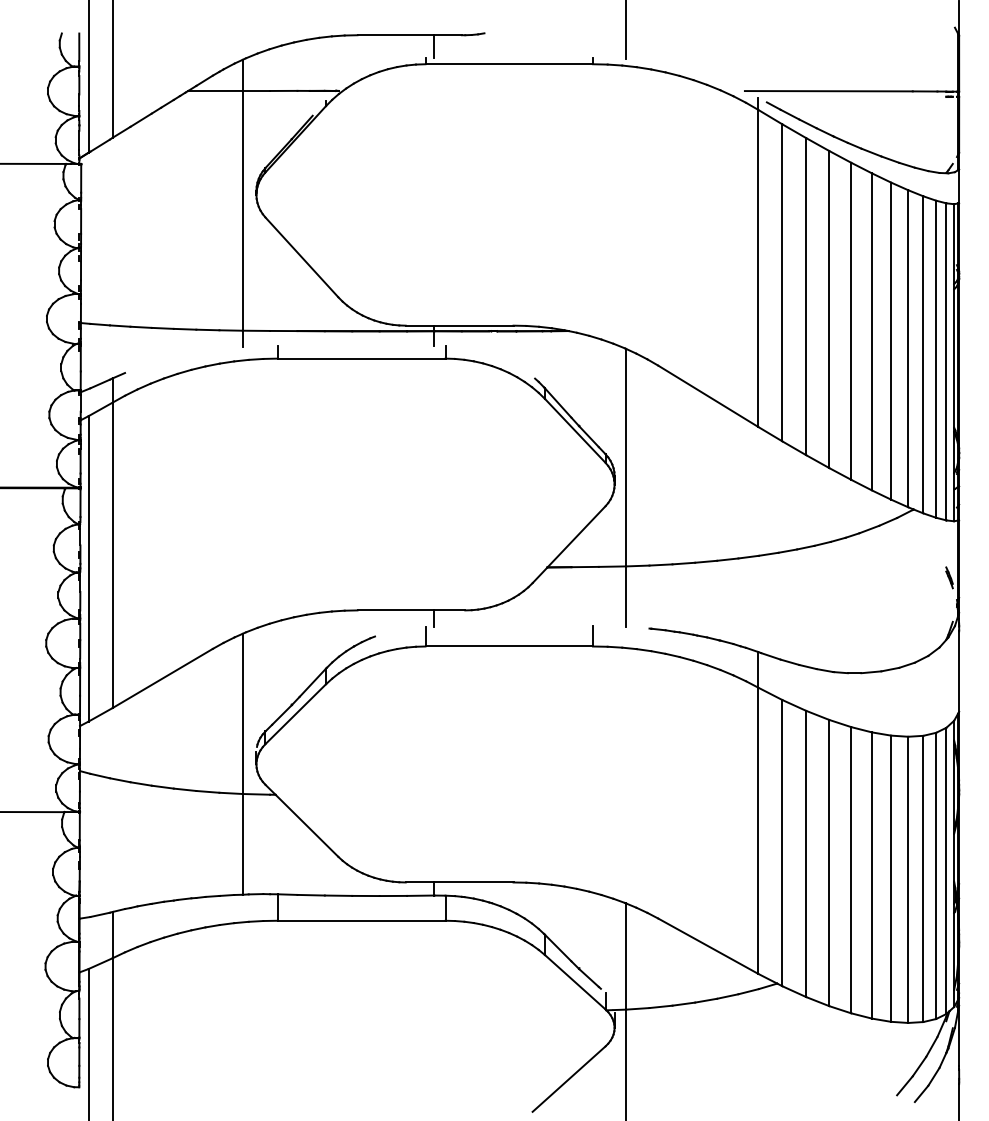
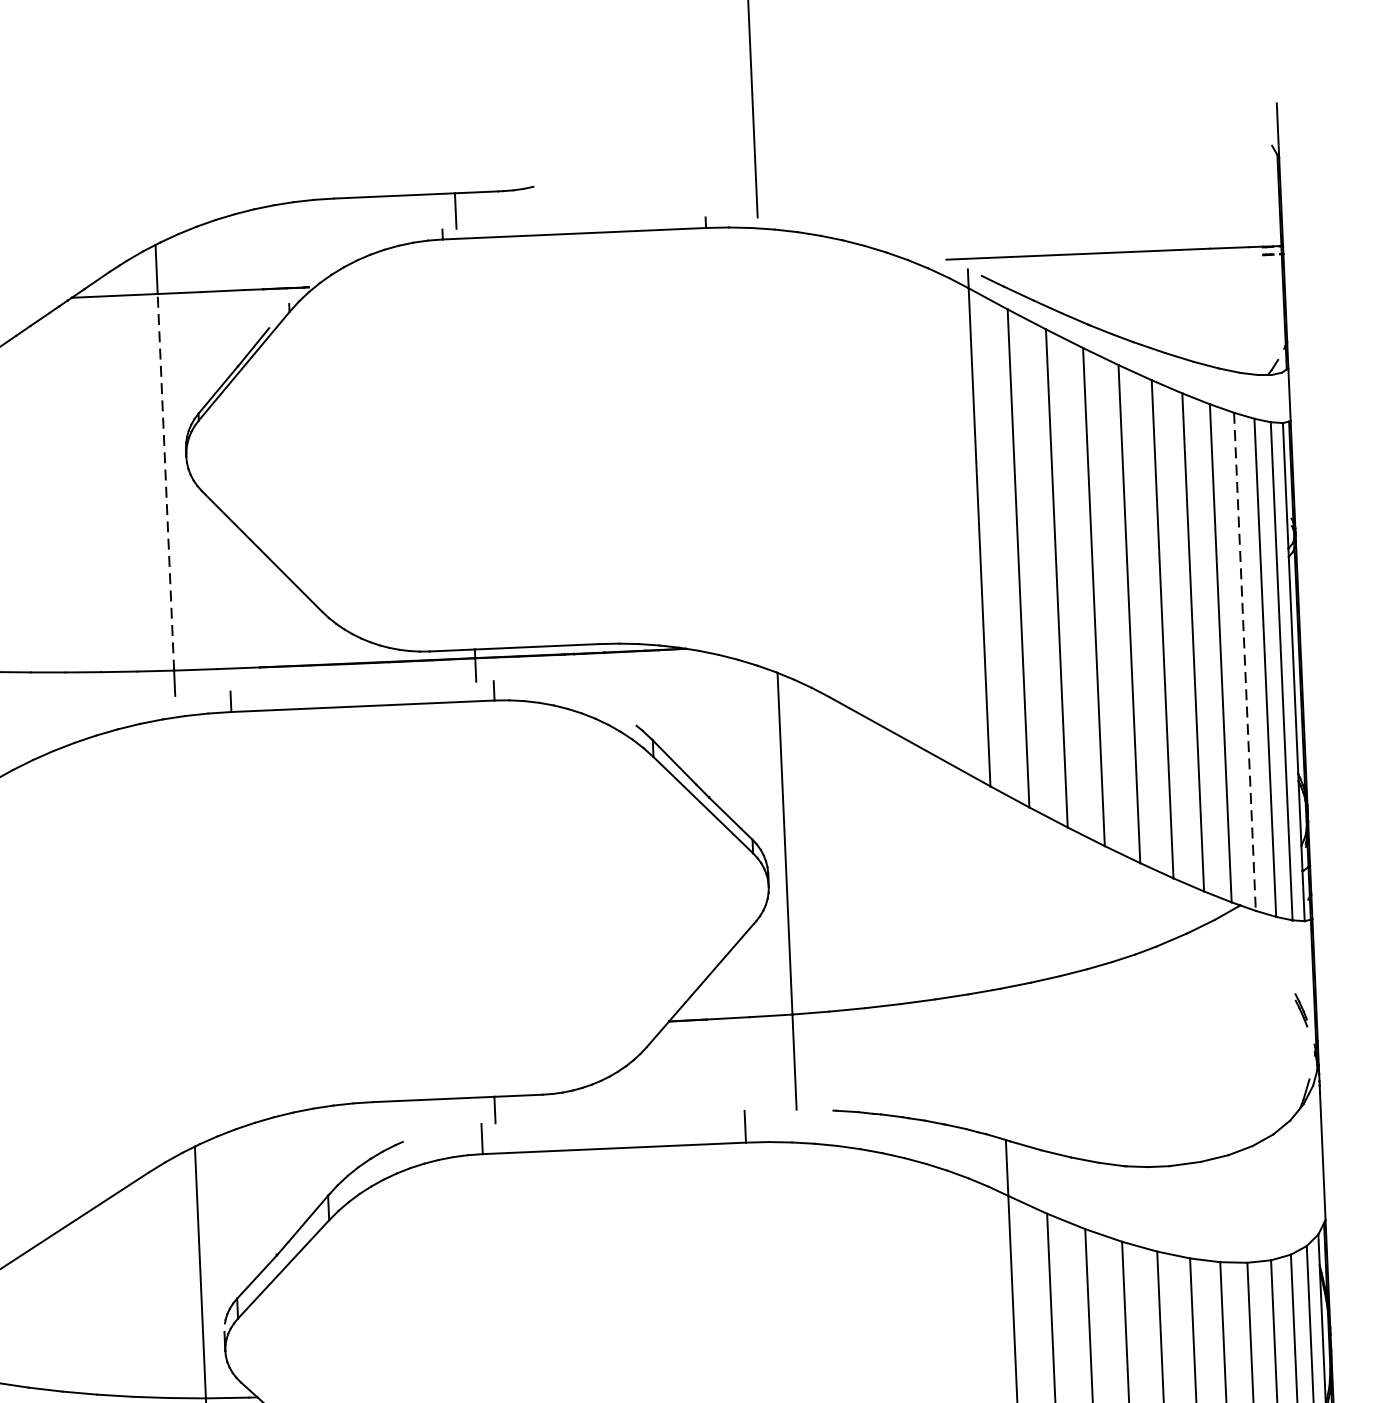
line: (242, 210) -> (165, 481), solid -> dashed
line: (923, 354) -> (1245, 661), solid -> dashed

